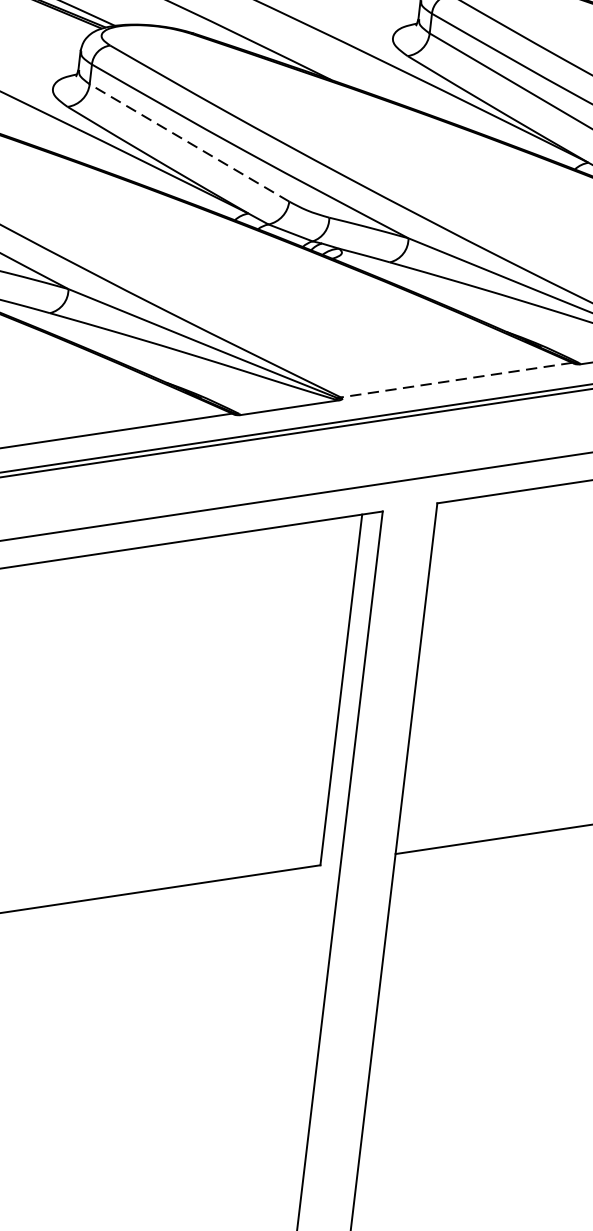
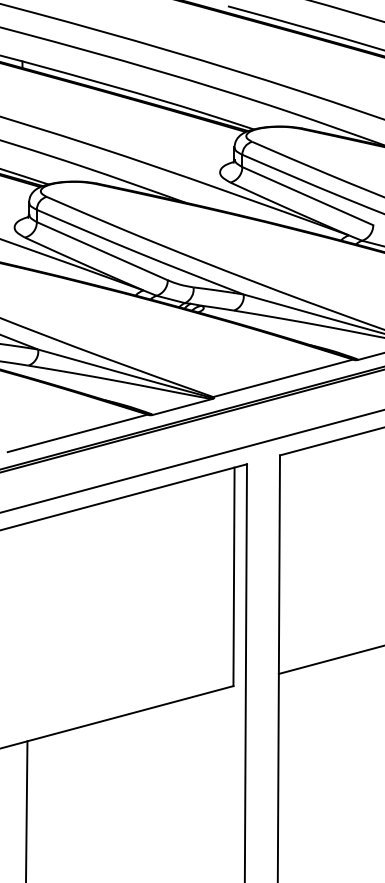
line: (189, 143) -> (102, 251), dashed -> solid
line: (455, 380) -> (282, 378), dashed -> solid

